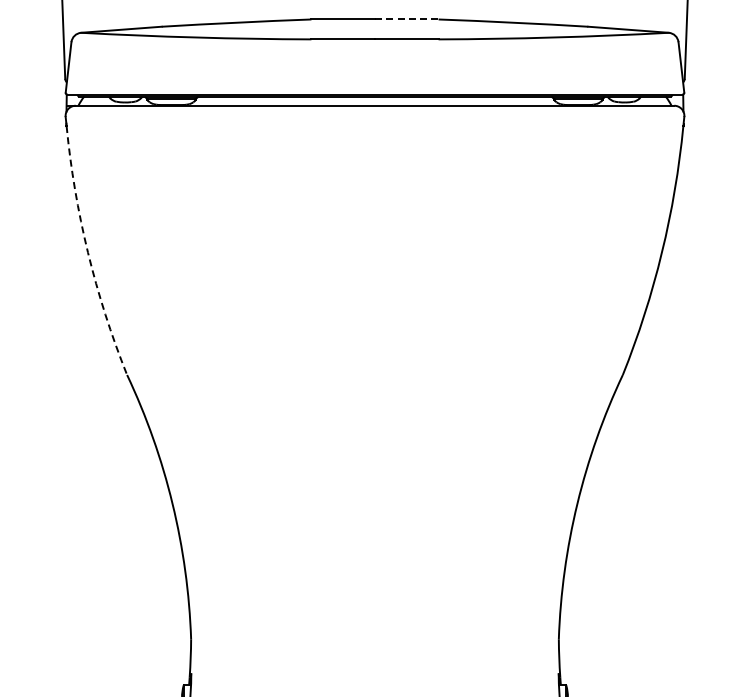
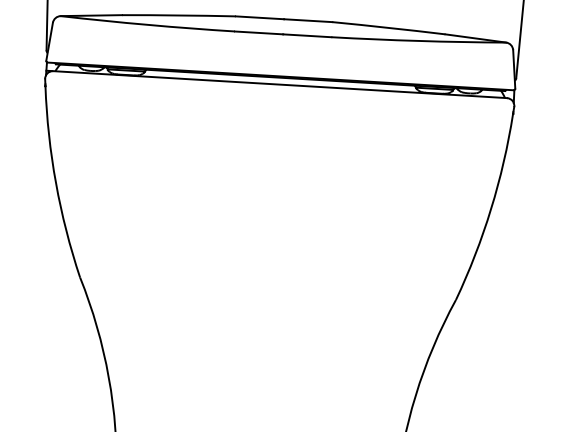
line: (406, 19) -> (307, 20), dashed -> solid
arc: (88, 252) -> (56, 183), dashed -> solid

